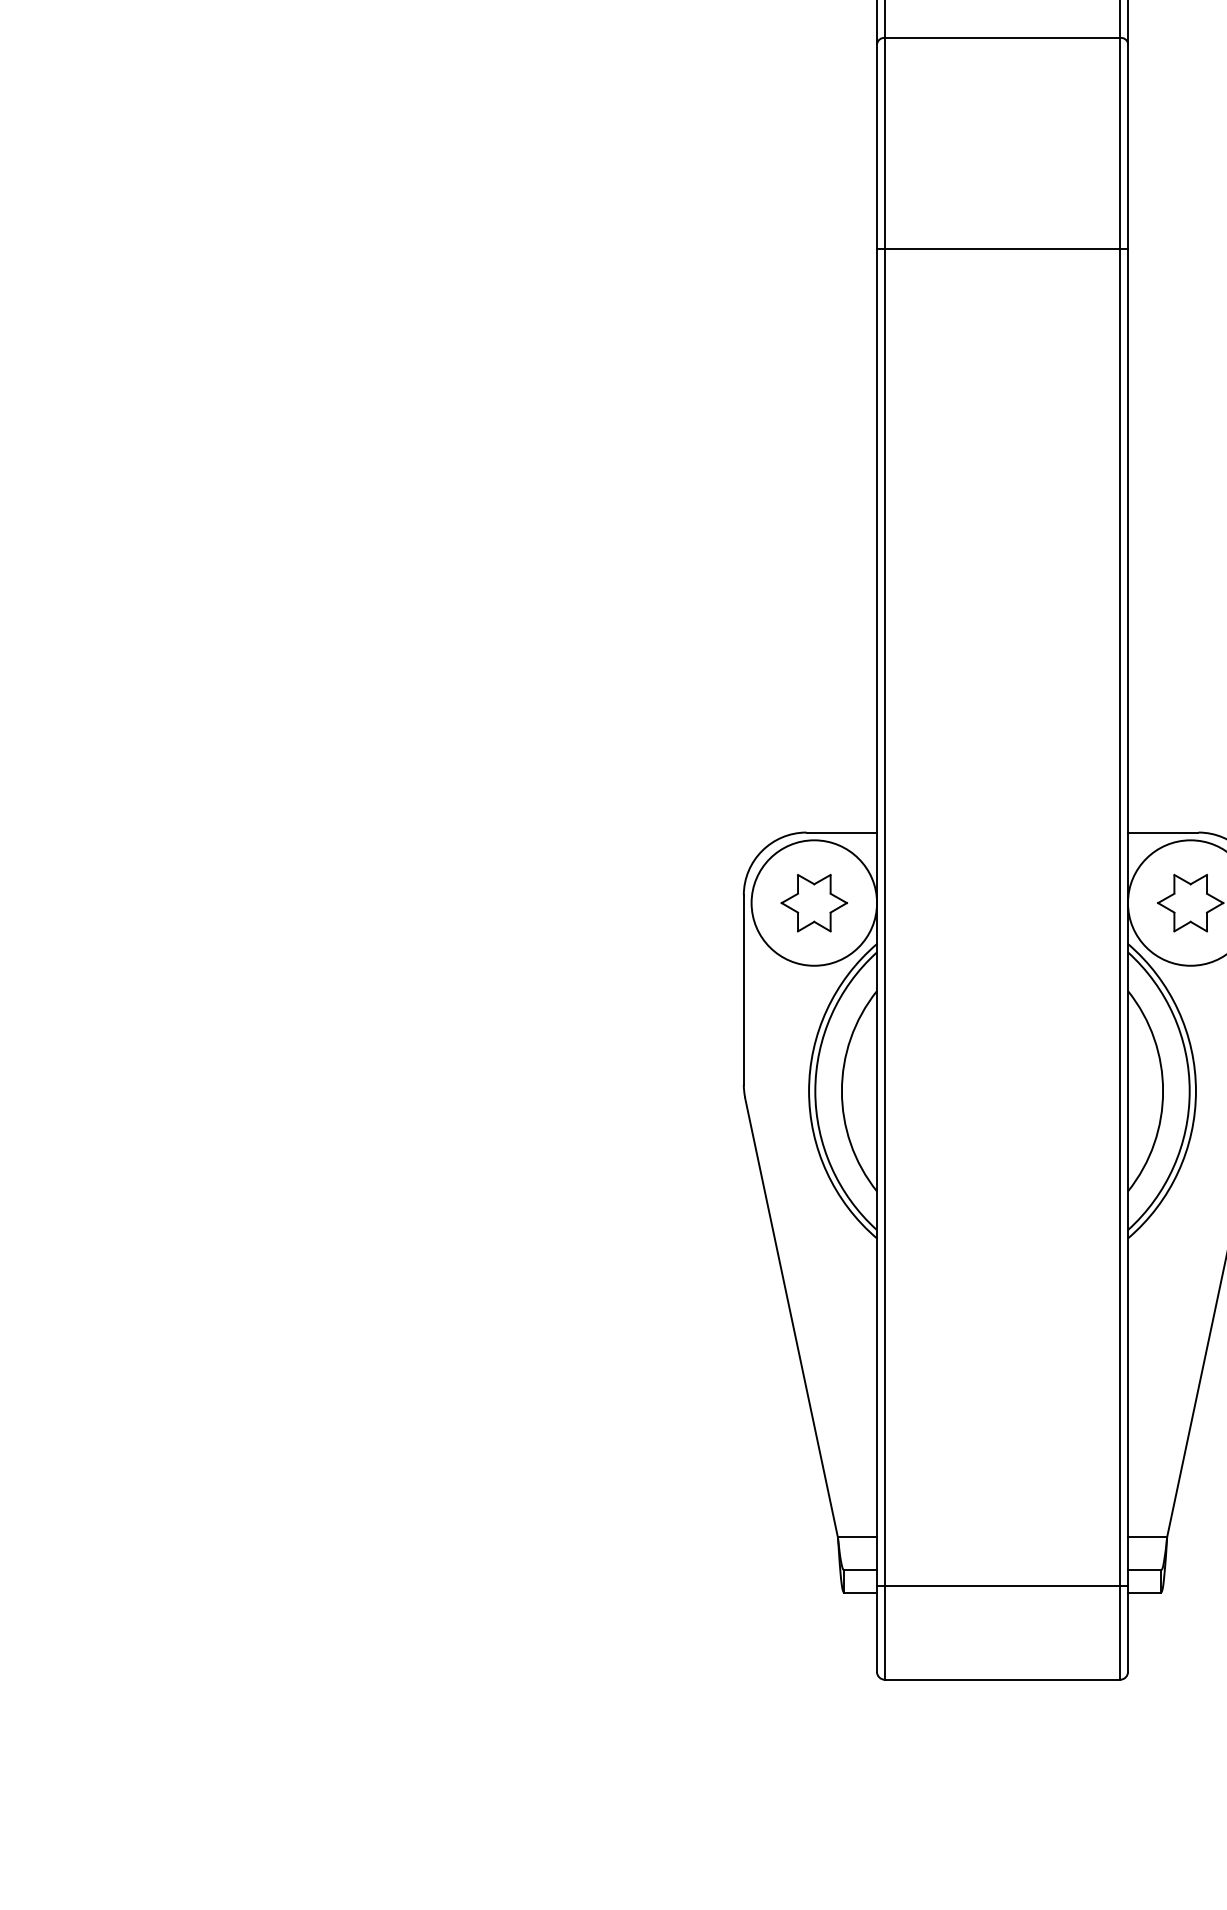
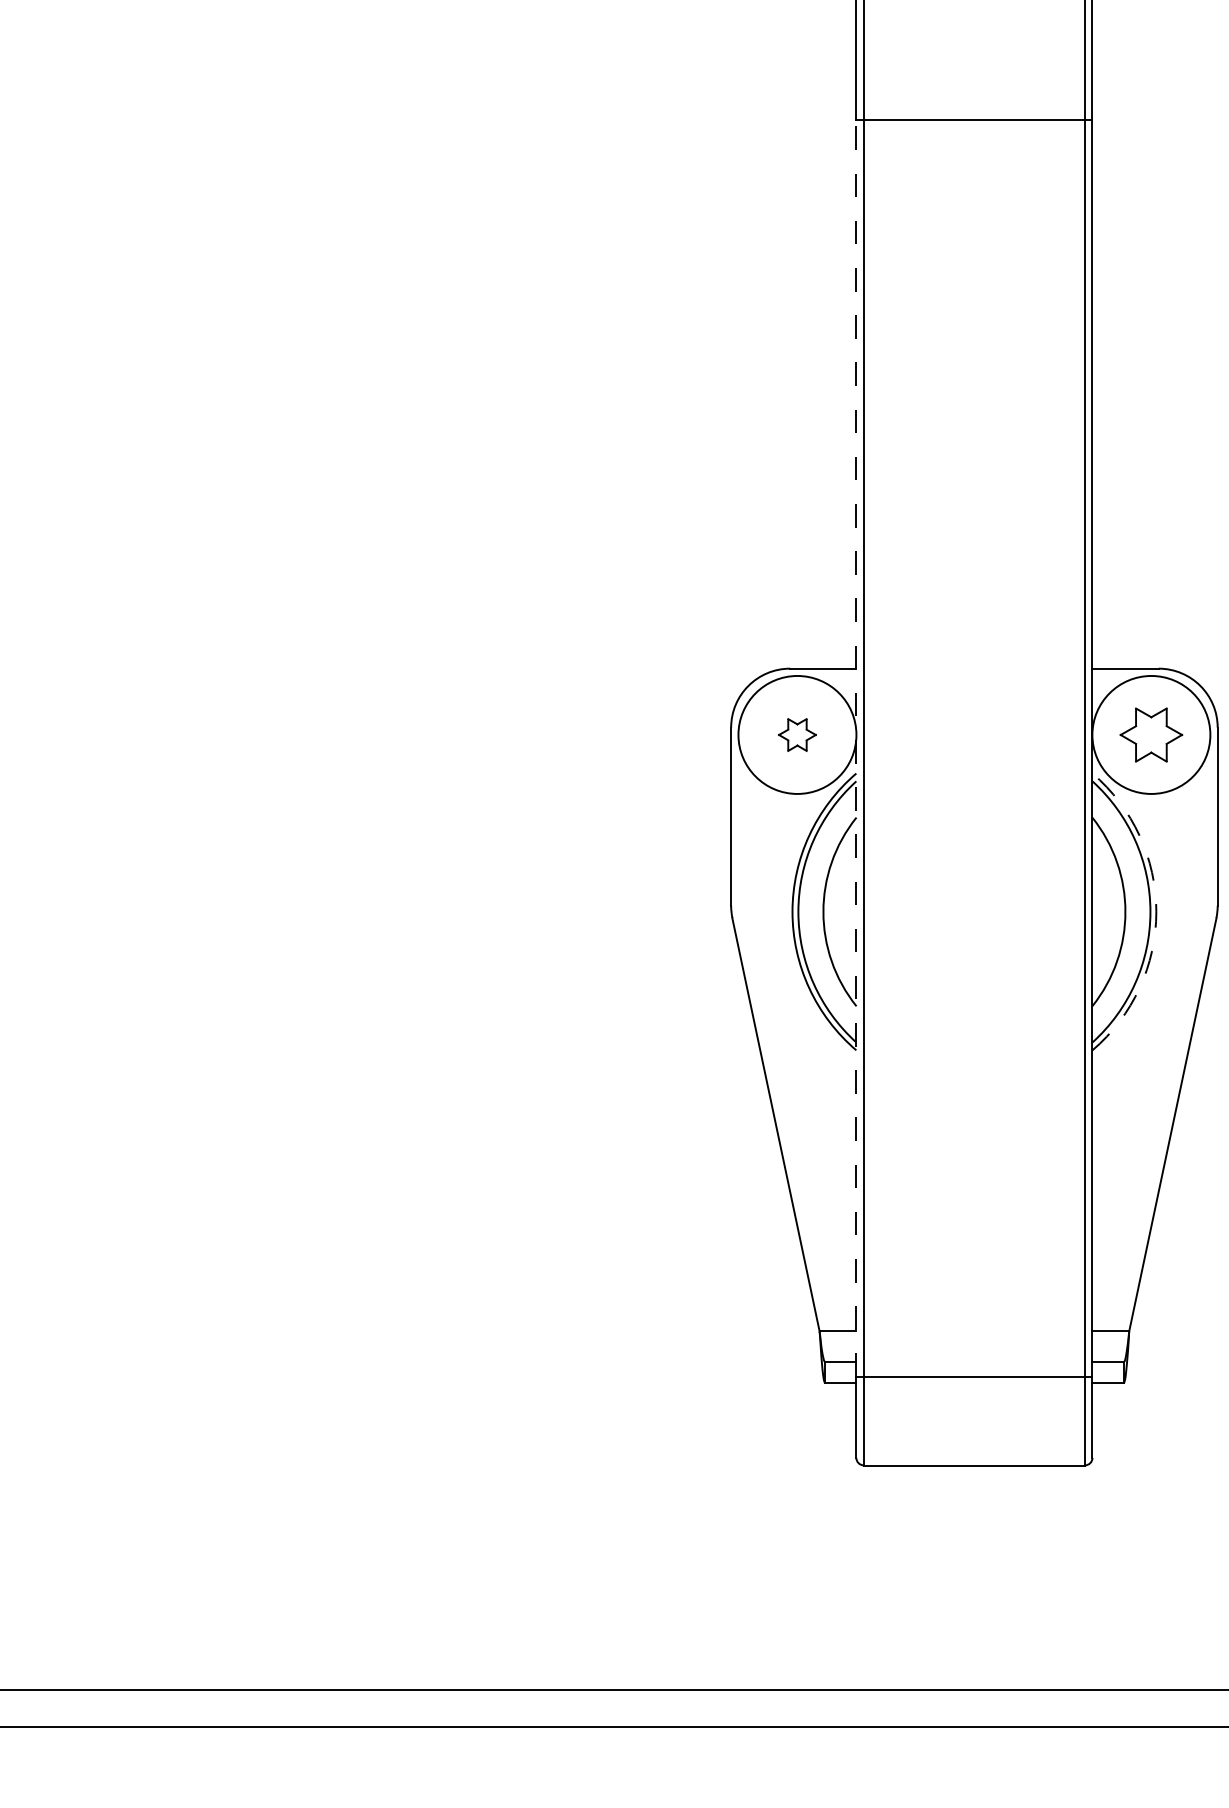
part: (814, 902) -> (797, 734), size x0.6
line: (877, 917) -> (856, 748), solid -> dashed
arc: (1196, 1090) -> (1156, 911), solid -> dashed

